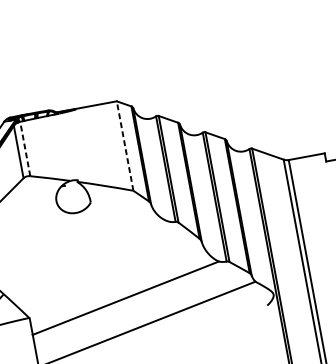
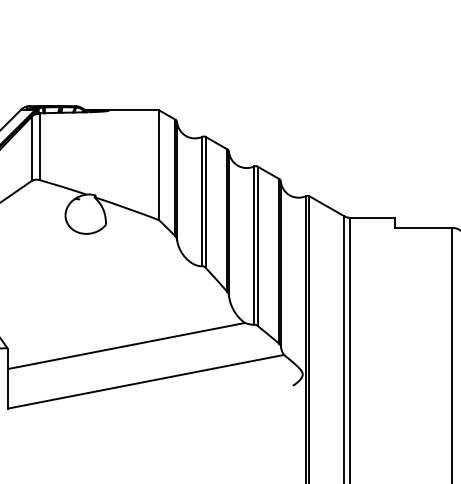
line: (125, 146) -> (159, 165), dashed -> solid
line: (24, 148) -> (39, 146), dashed -> solid

